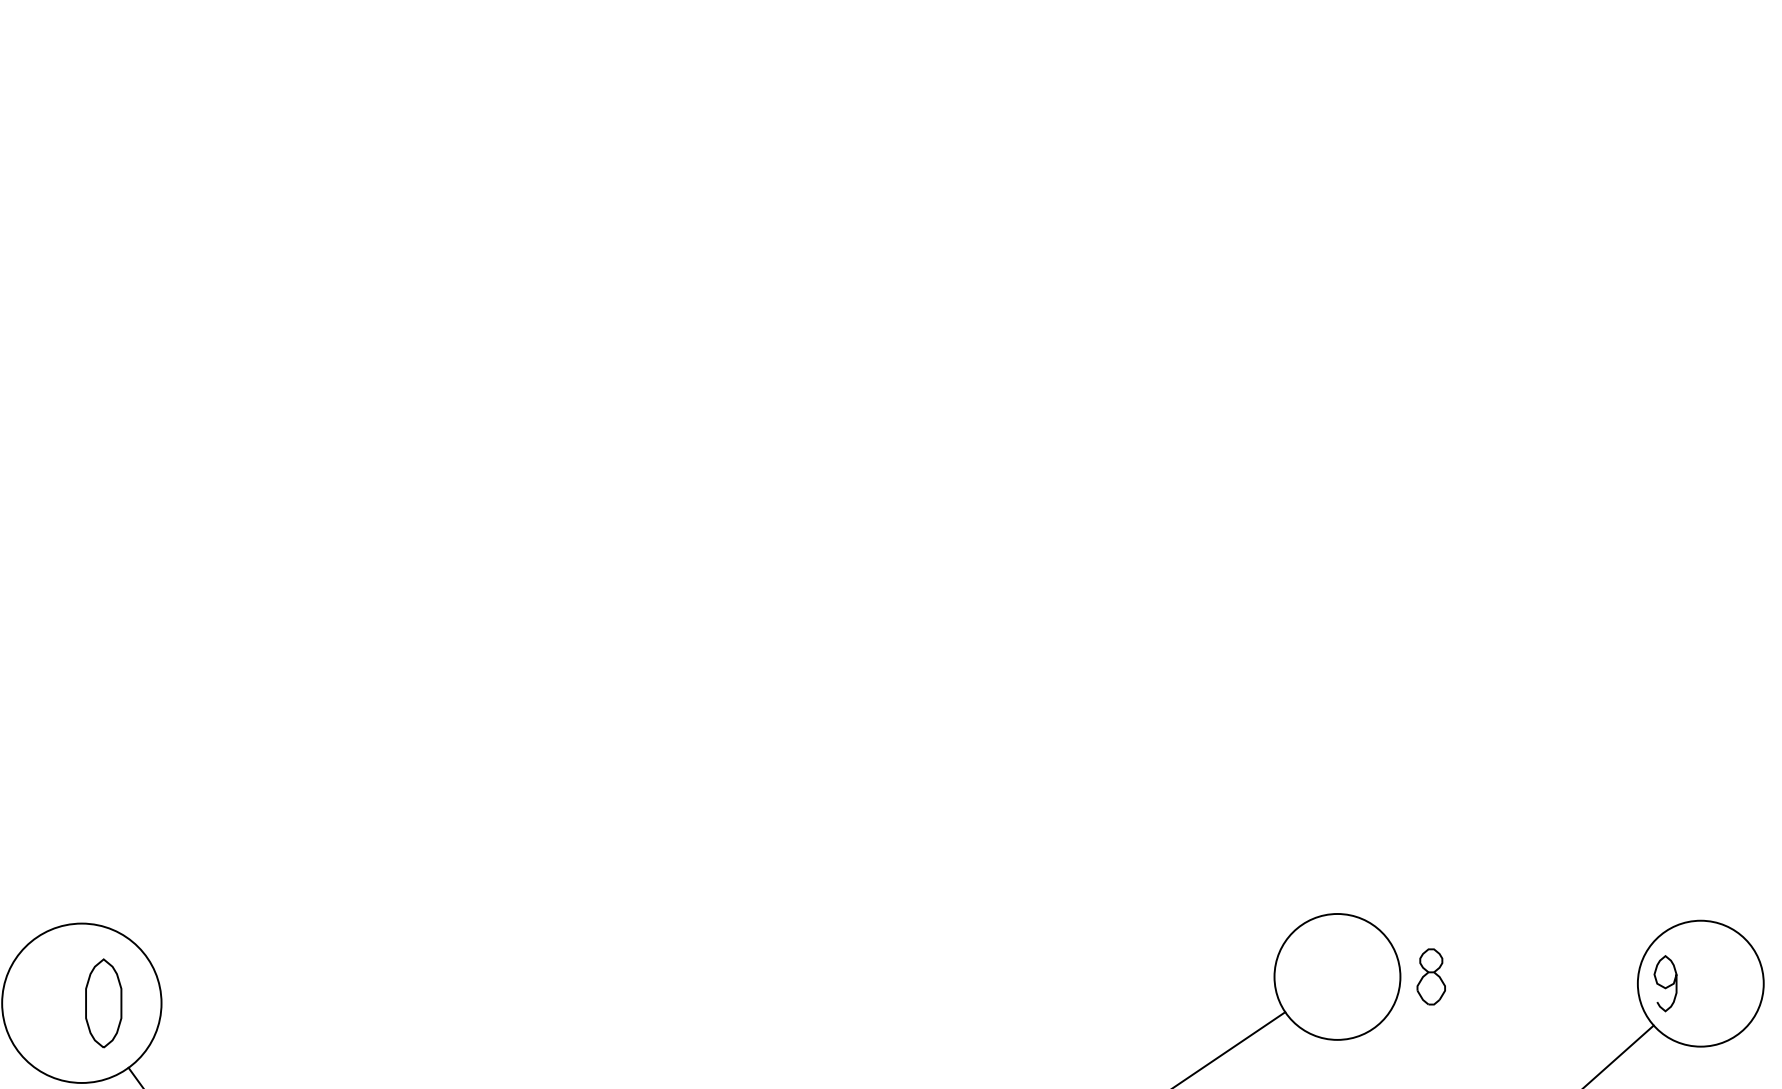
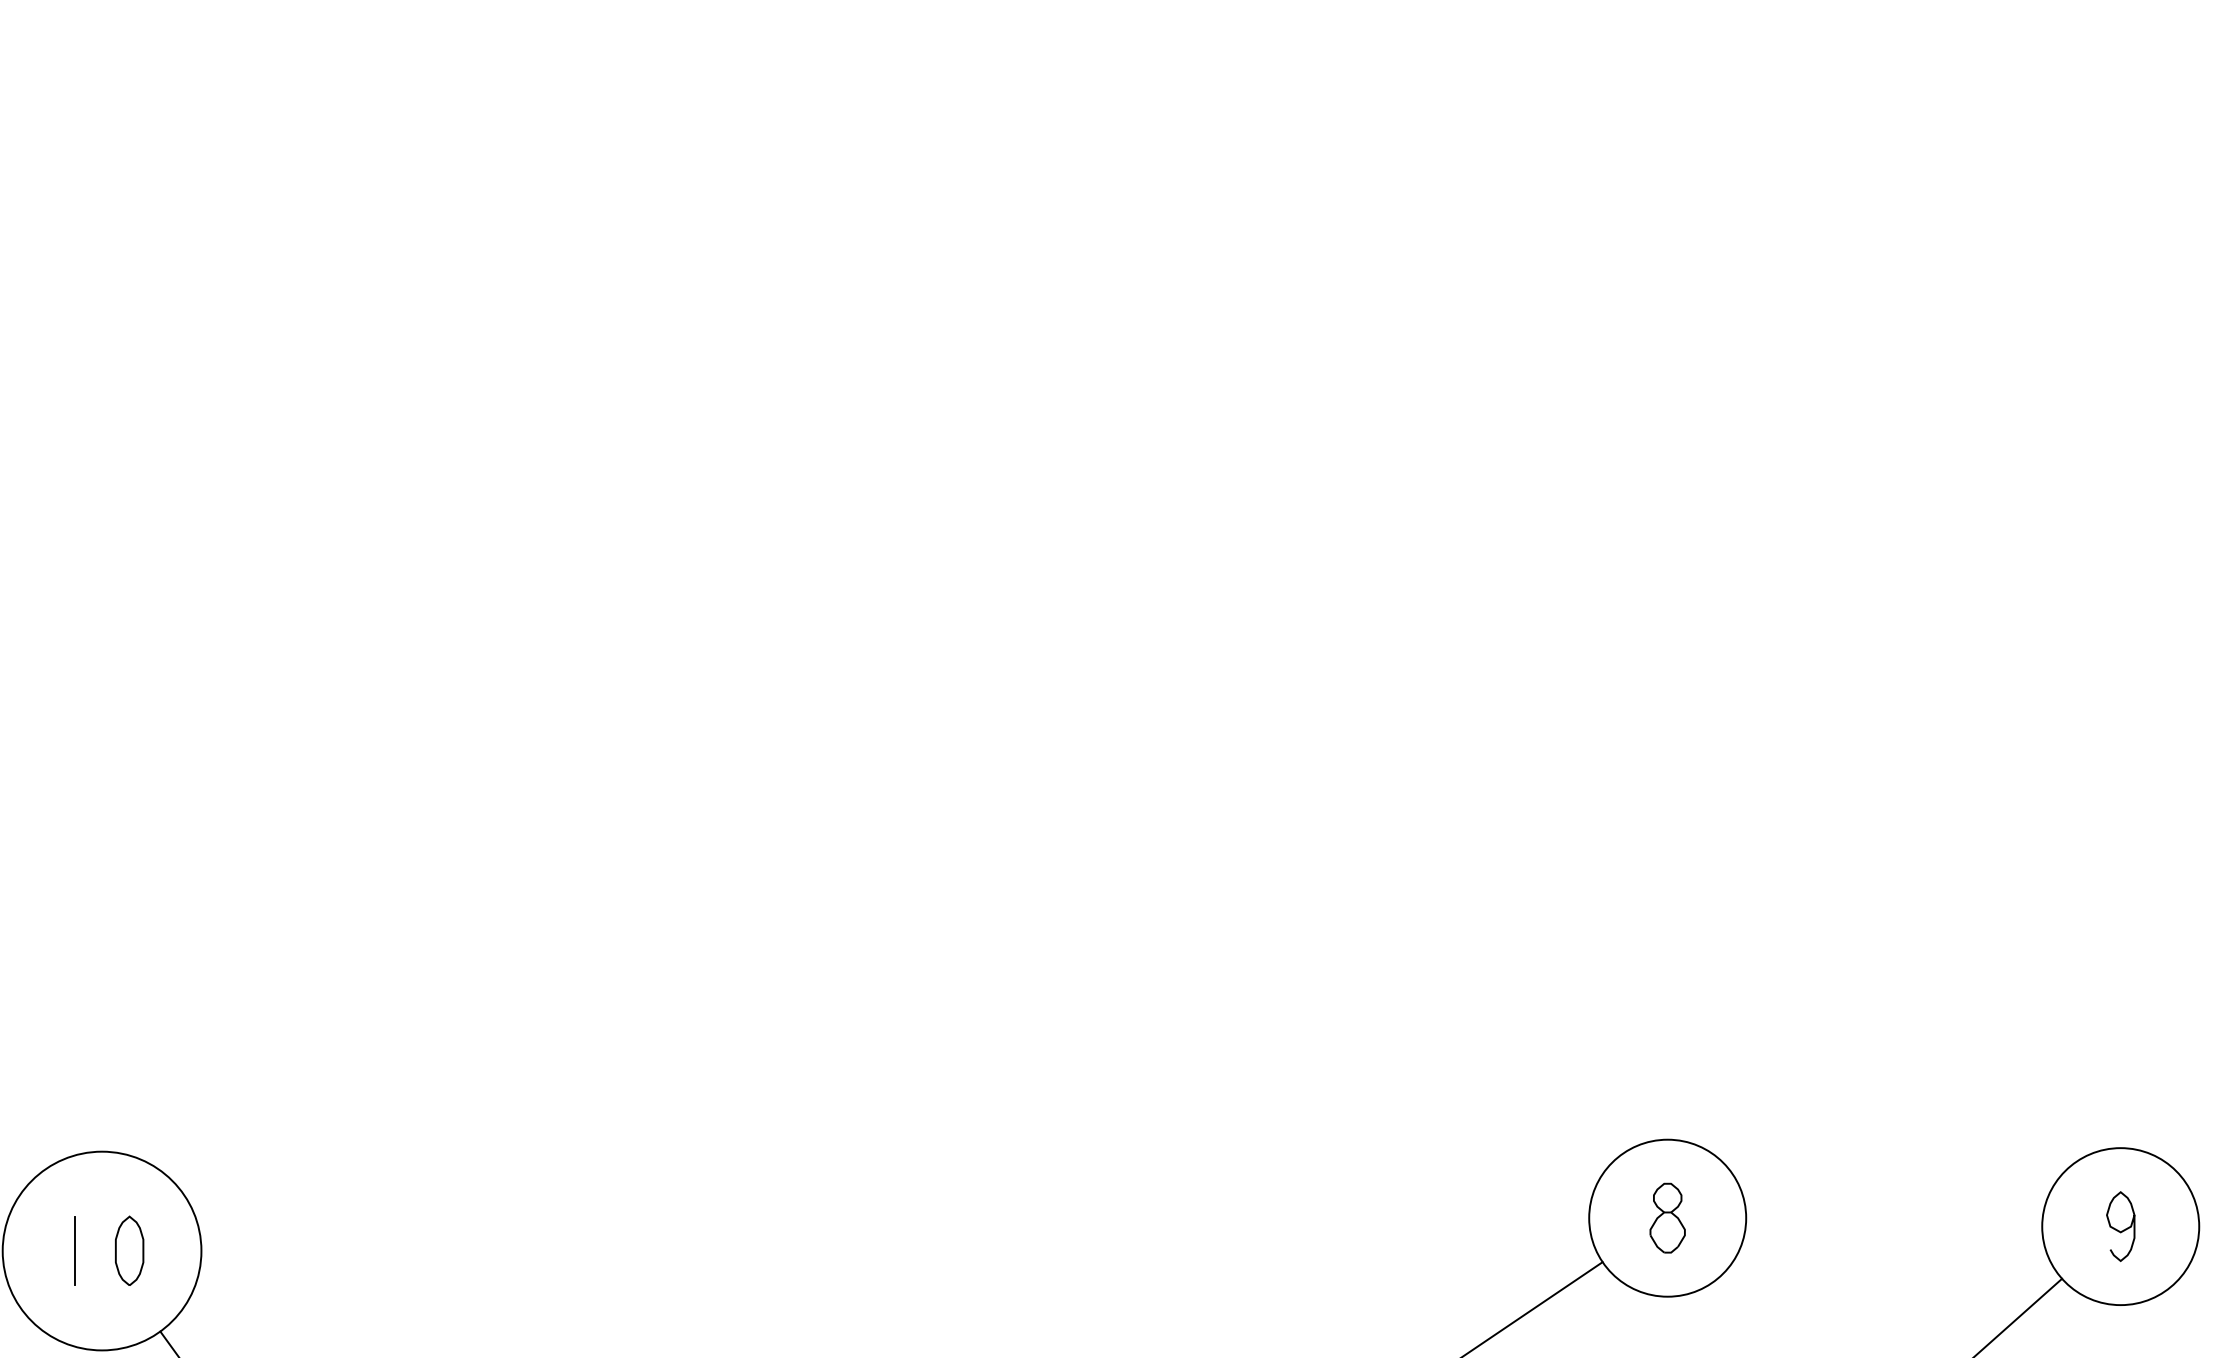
part: (1431, 976) -> (1667, 1217), moved
curve: (1664, 986) -> (2119, 1230), moved
line: (59, 1002) -> (74, 1250), added
part: (103, 1002) -> (129, 1250), size x0.62

